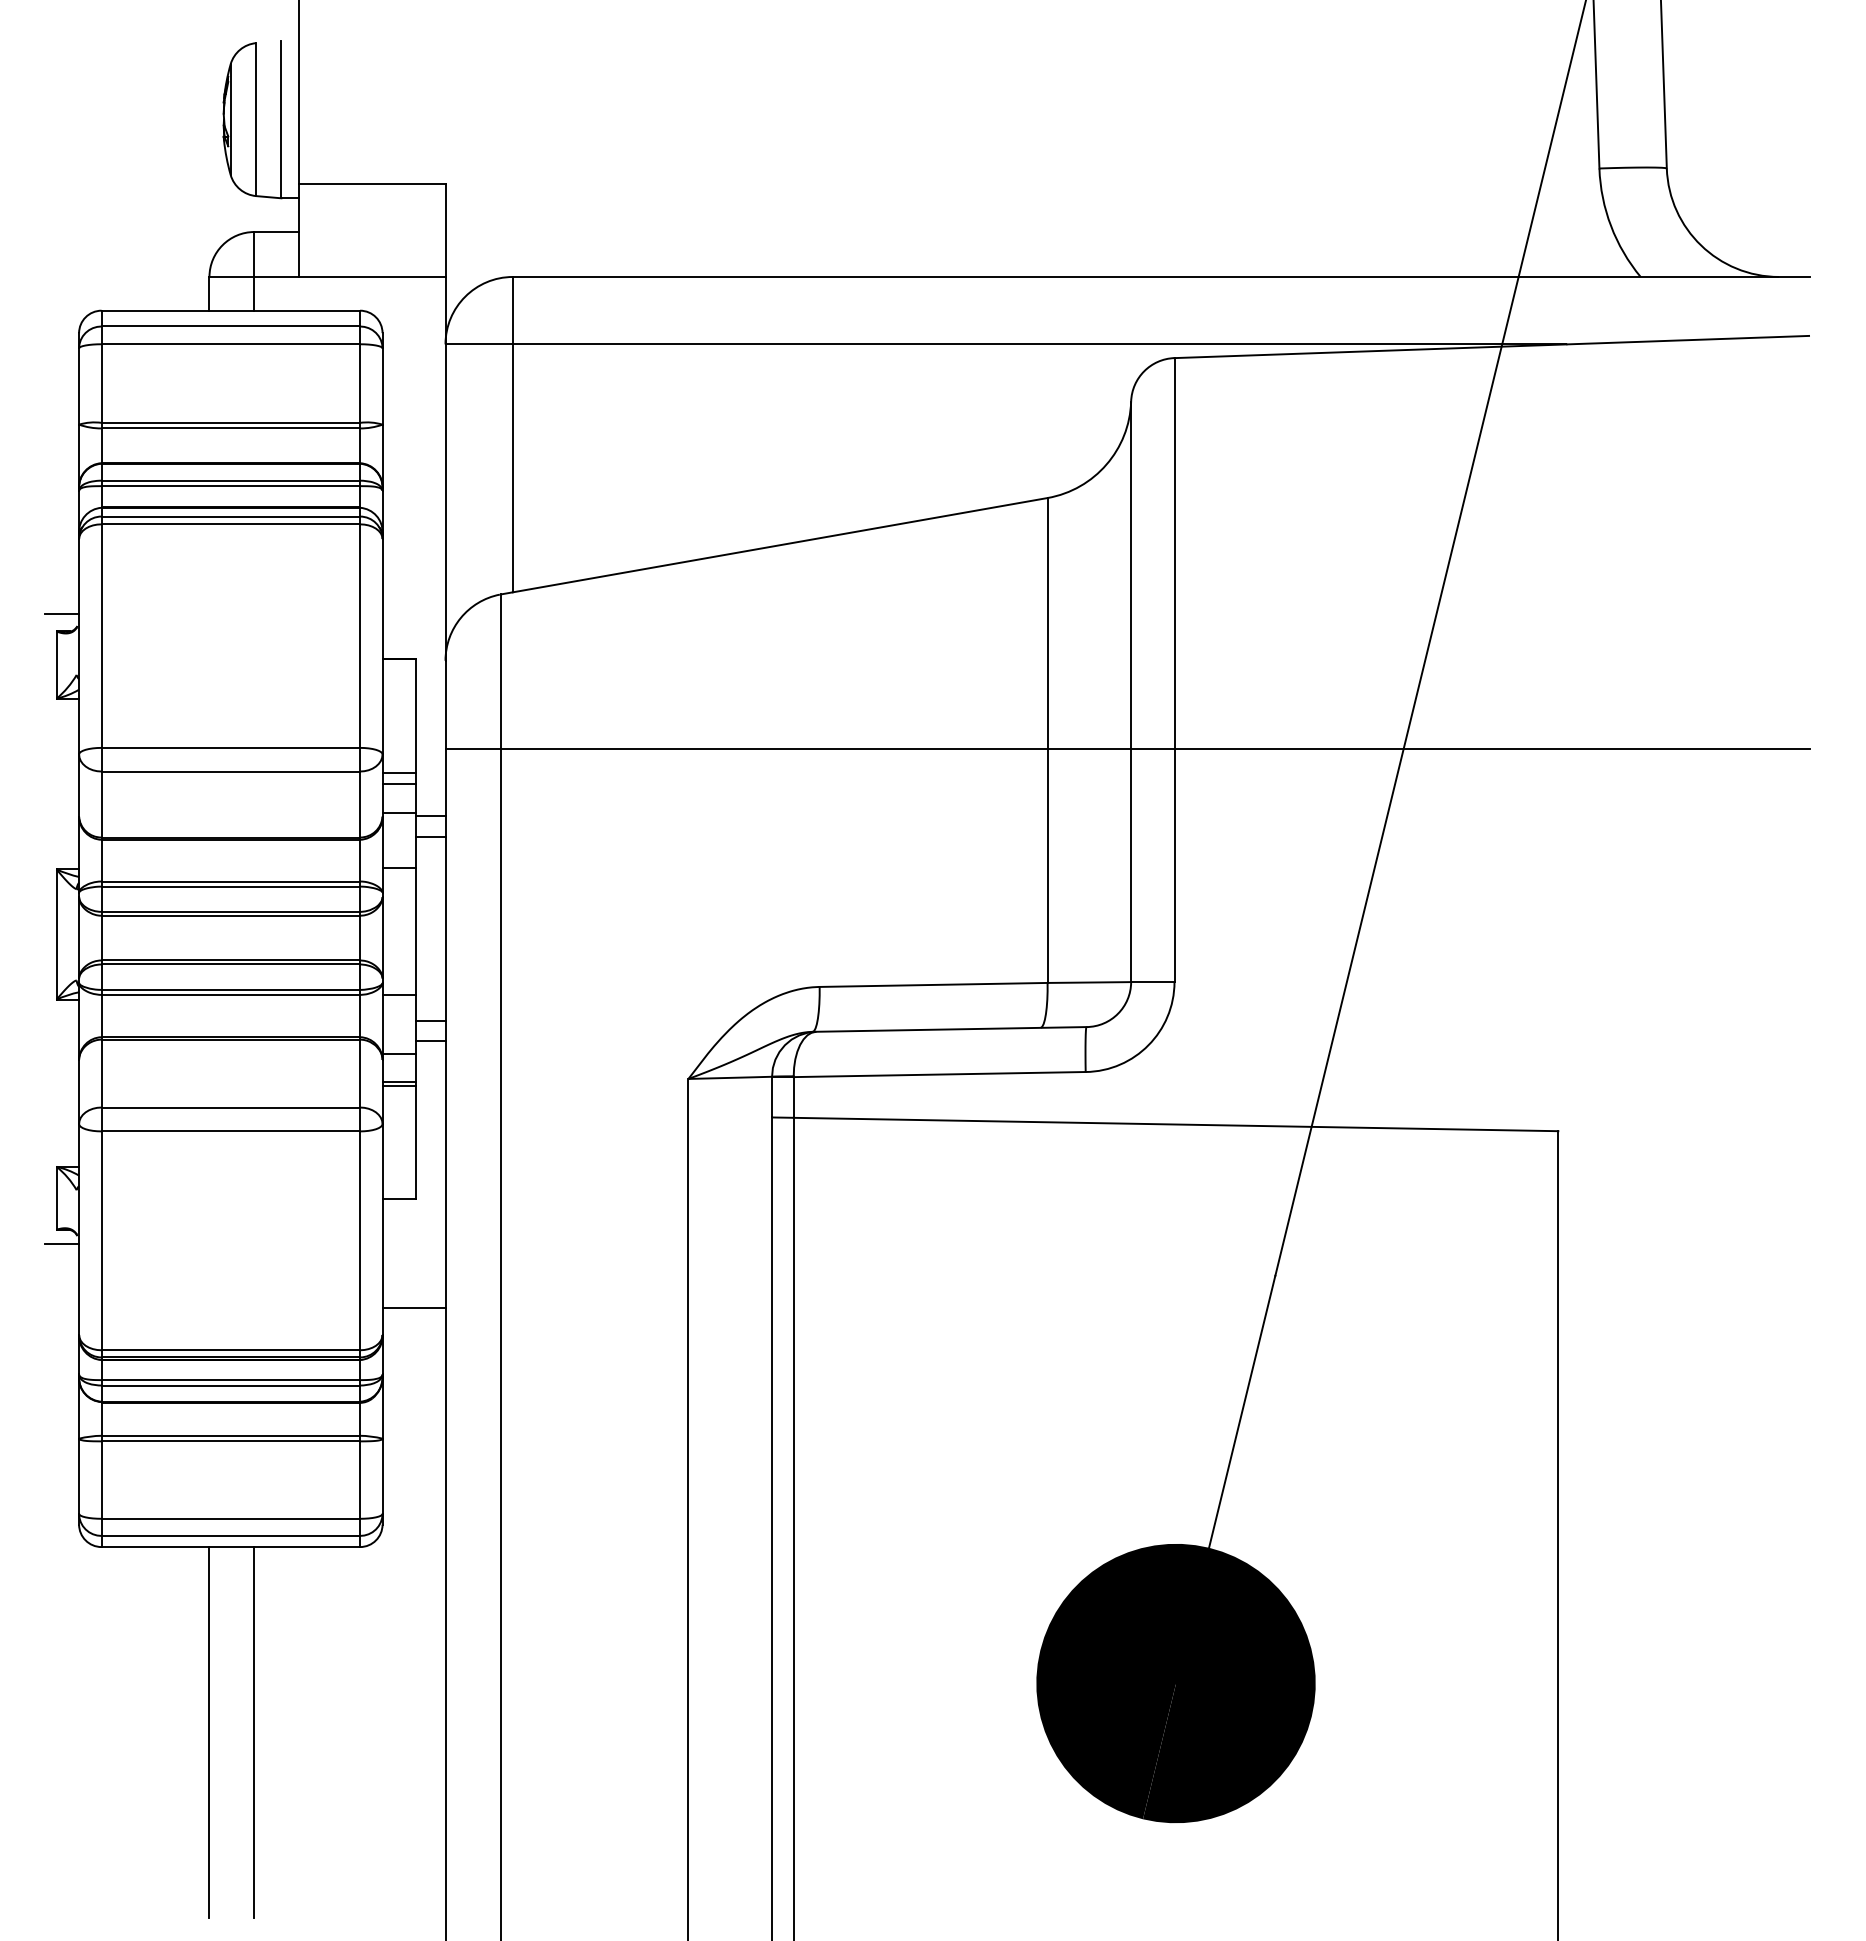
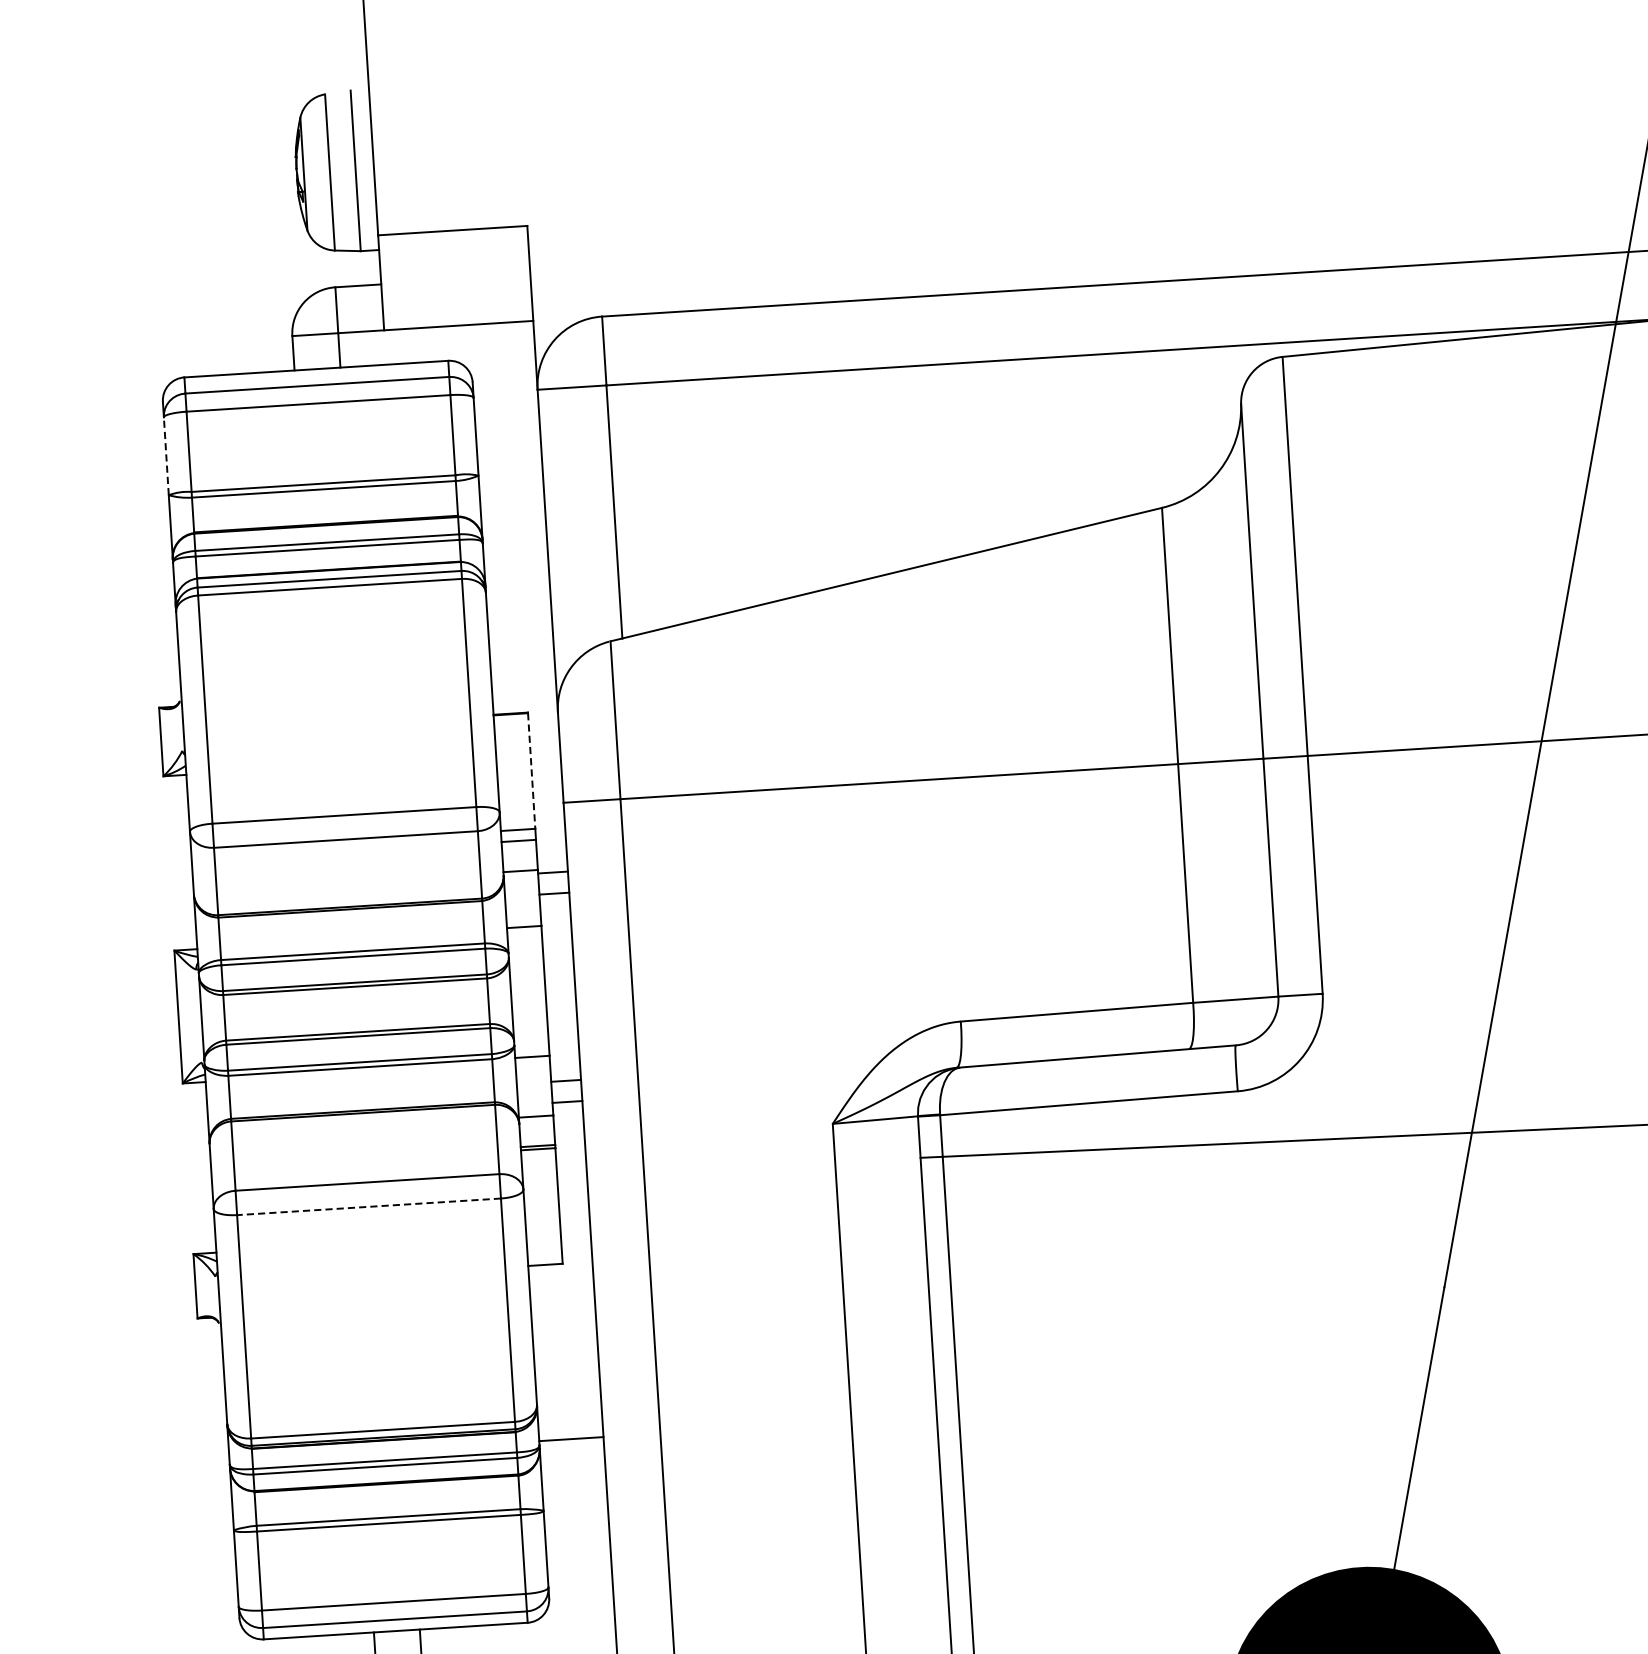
line: (79, 386) -> (166, 456), solid -> dashed
line: (62, 614) -> (164, 690), removed
line: (416, 716) -> (531, 771), solid -> dashed
line: (230, 1131) -> (368, 1206), solid -> dashed
line: (62, 1243) -> (204, 1332), removed
line: (413, 1307) -> (570, 1439), moved

